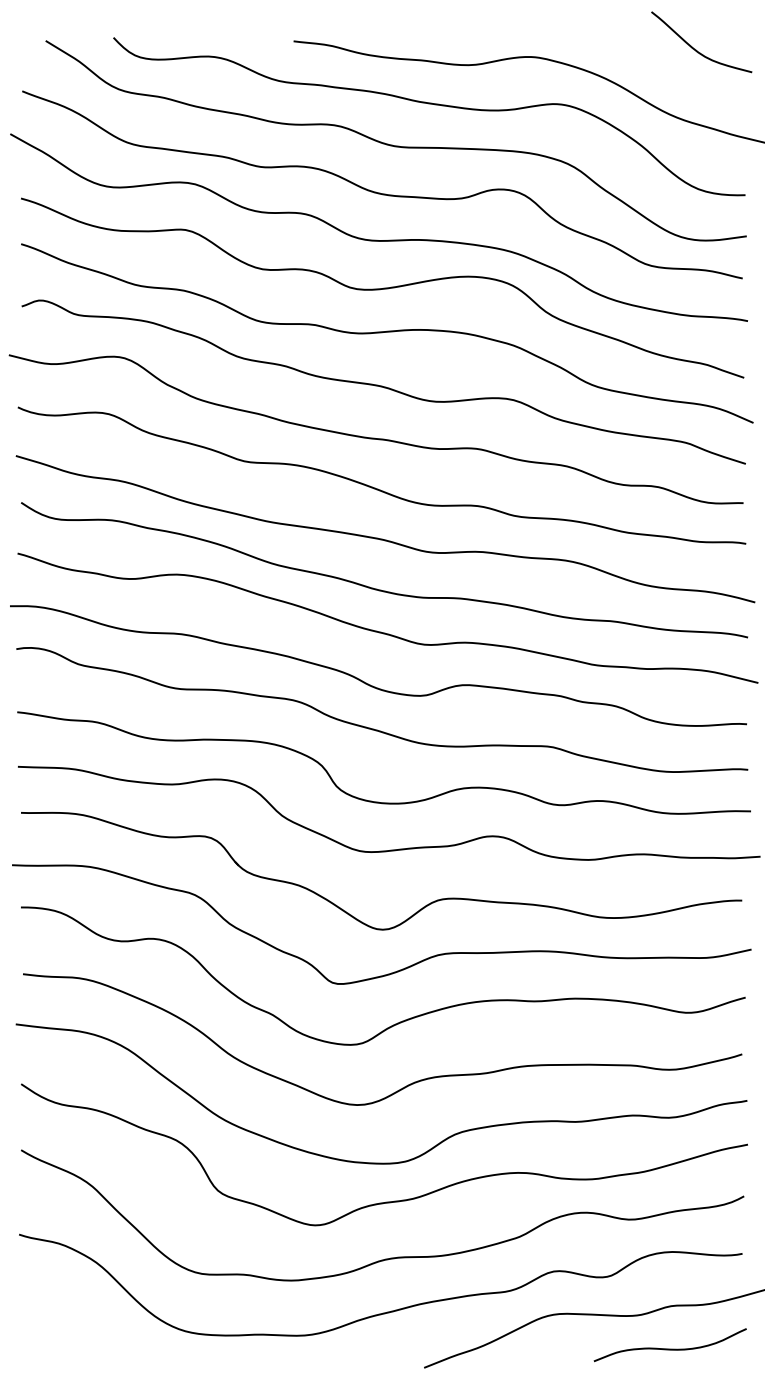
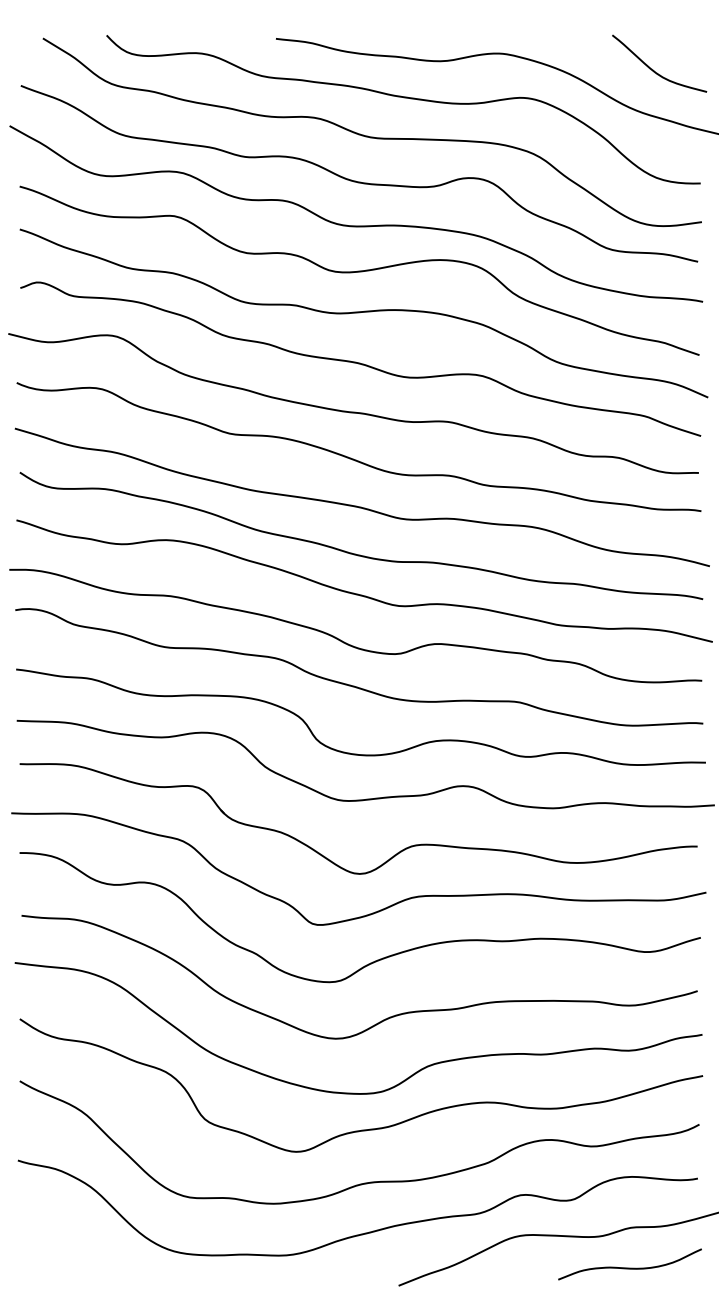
curve: (695, 48) -> (653, 69), moved

